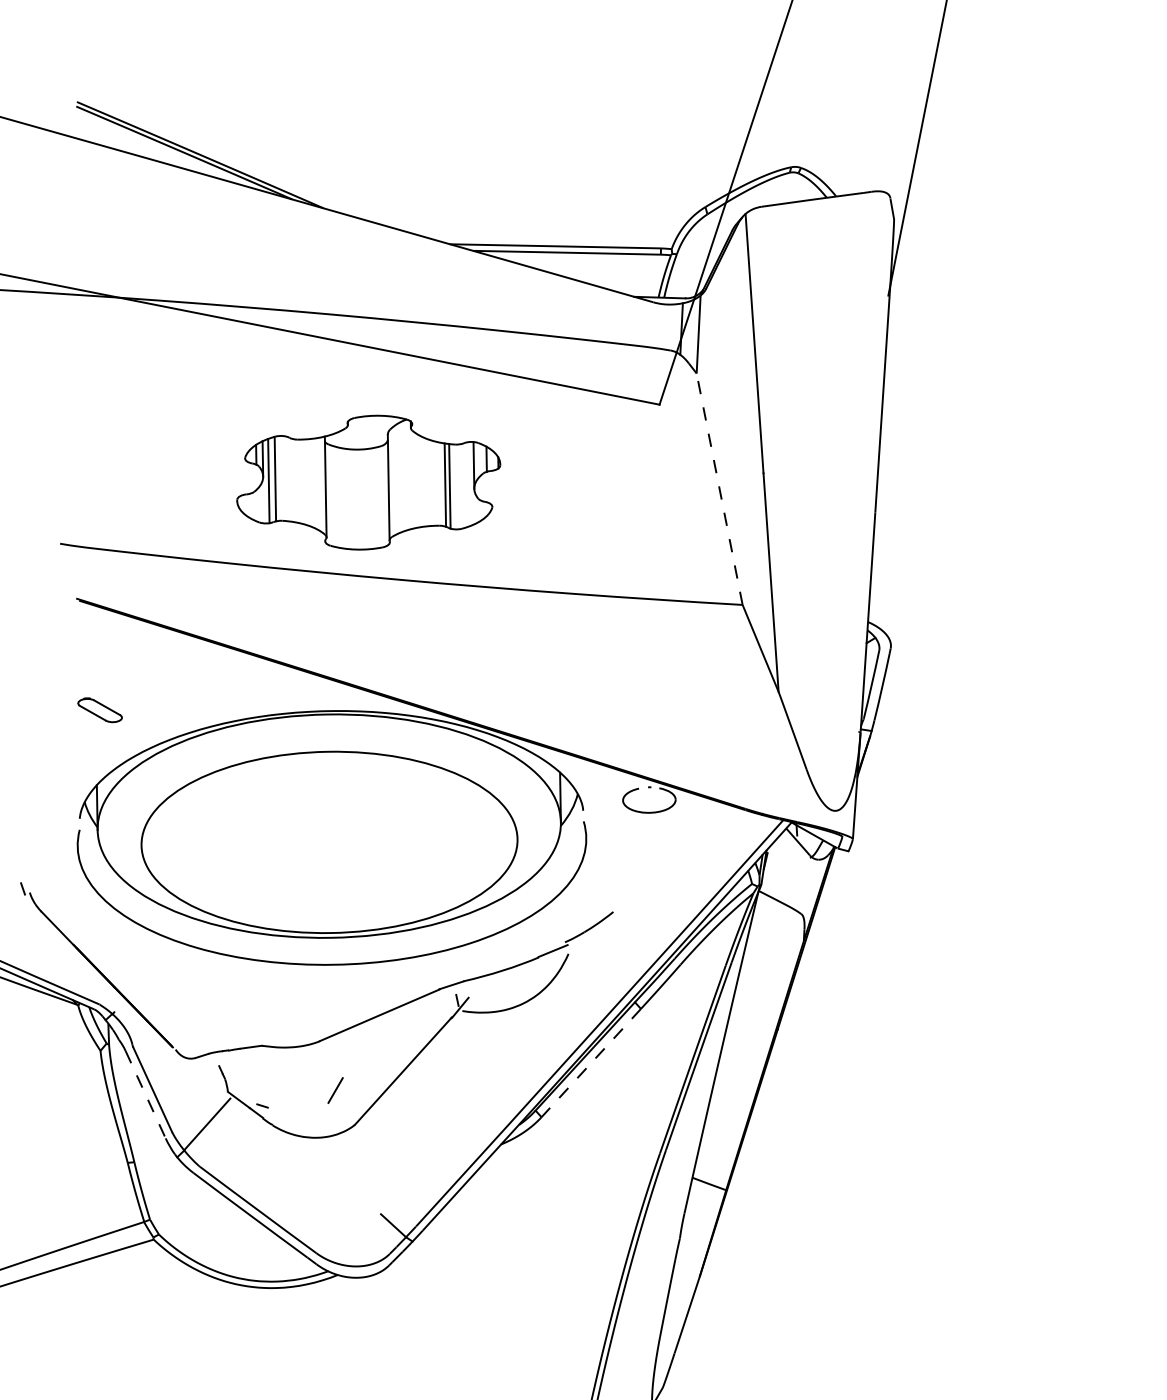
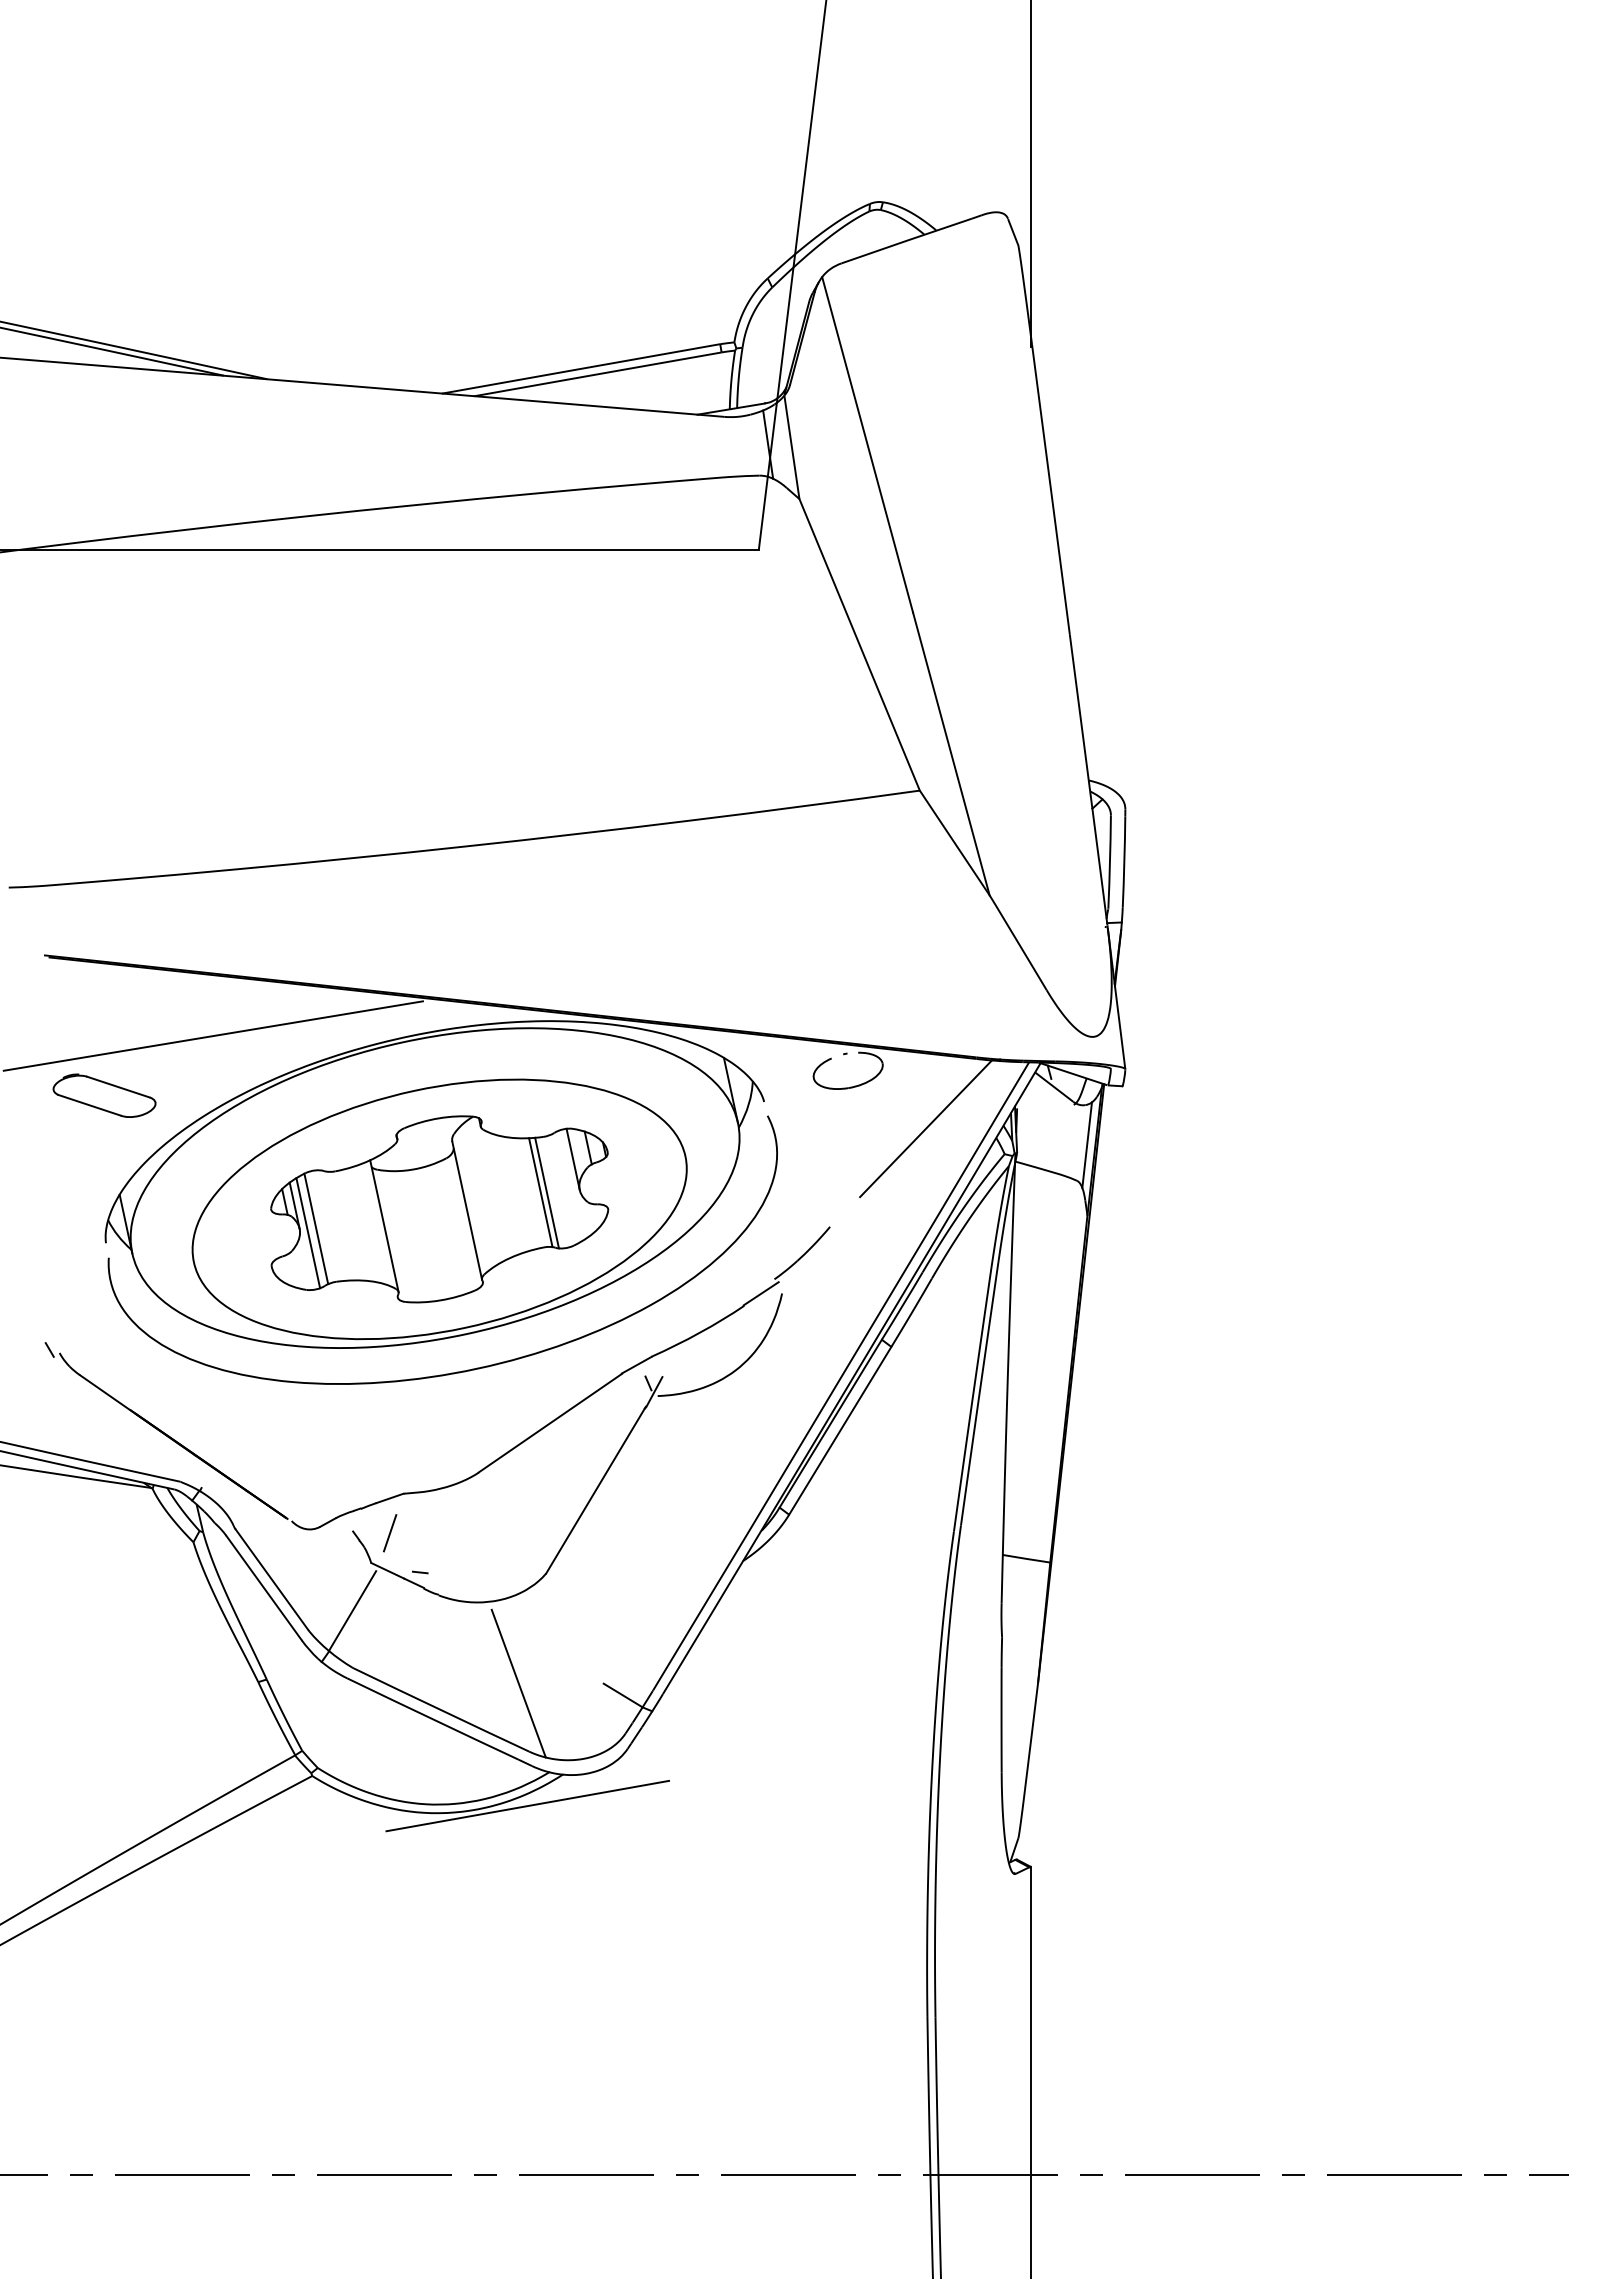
part: (368, 482) -> (439, 1209), moved
line: (719, 488) -> (859, 644), dashed -> solid
line: (188, 681) -> (212, 1035), added
part: (100, 710) -> (104, 1095), size x1.67
line: (698, 853) -> (926, 1128), added
line: (813, 888) -> (1086, 1144), added
line: (591, 1063) -> (840, 1431), dashed -> solid
line: (335, 1090) -> (390, 1533), moved
line: (145, 1095) -> (264, 1588), dashed -> solid
line: (318, 1201) -> (518, 1683), added
line: (307, 1292) -> (527, 1805), added

